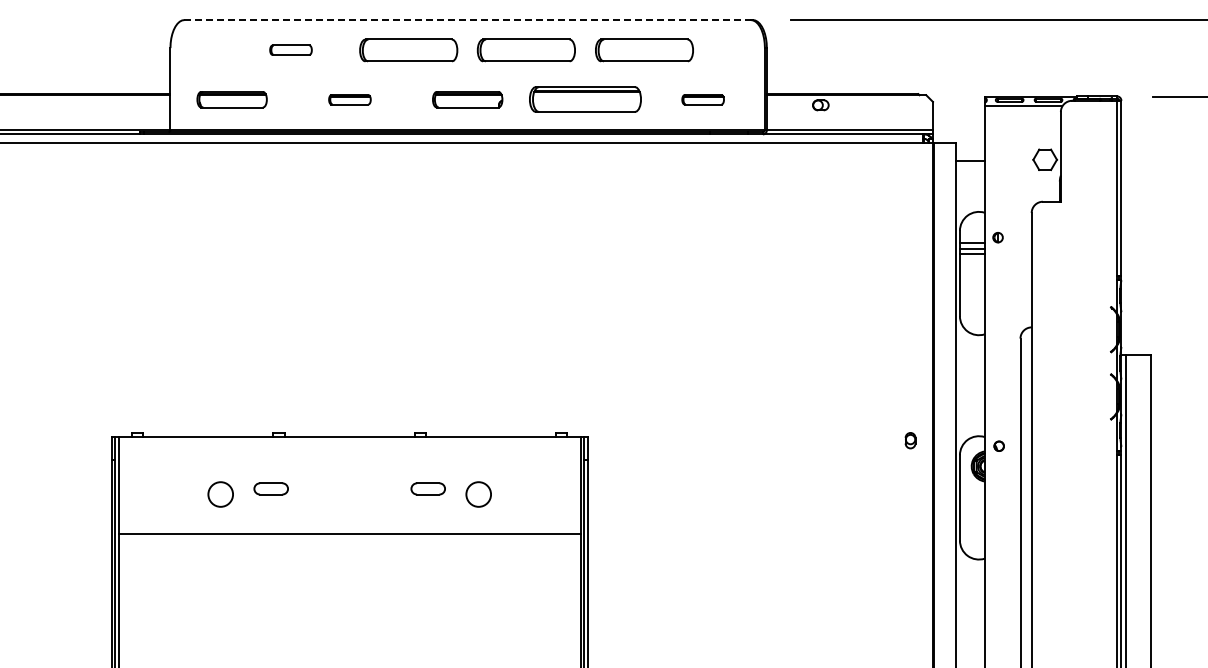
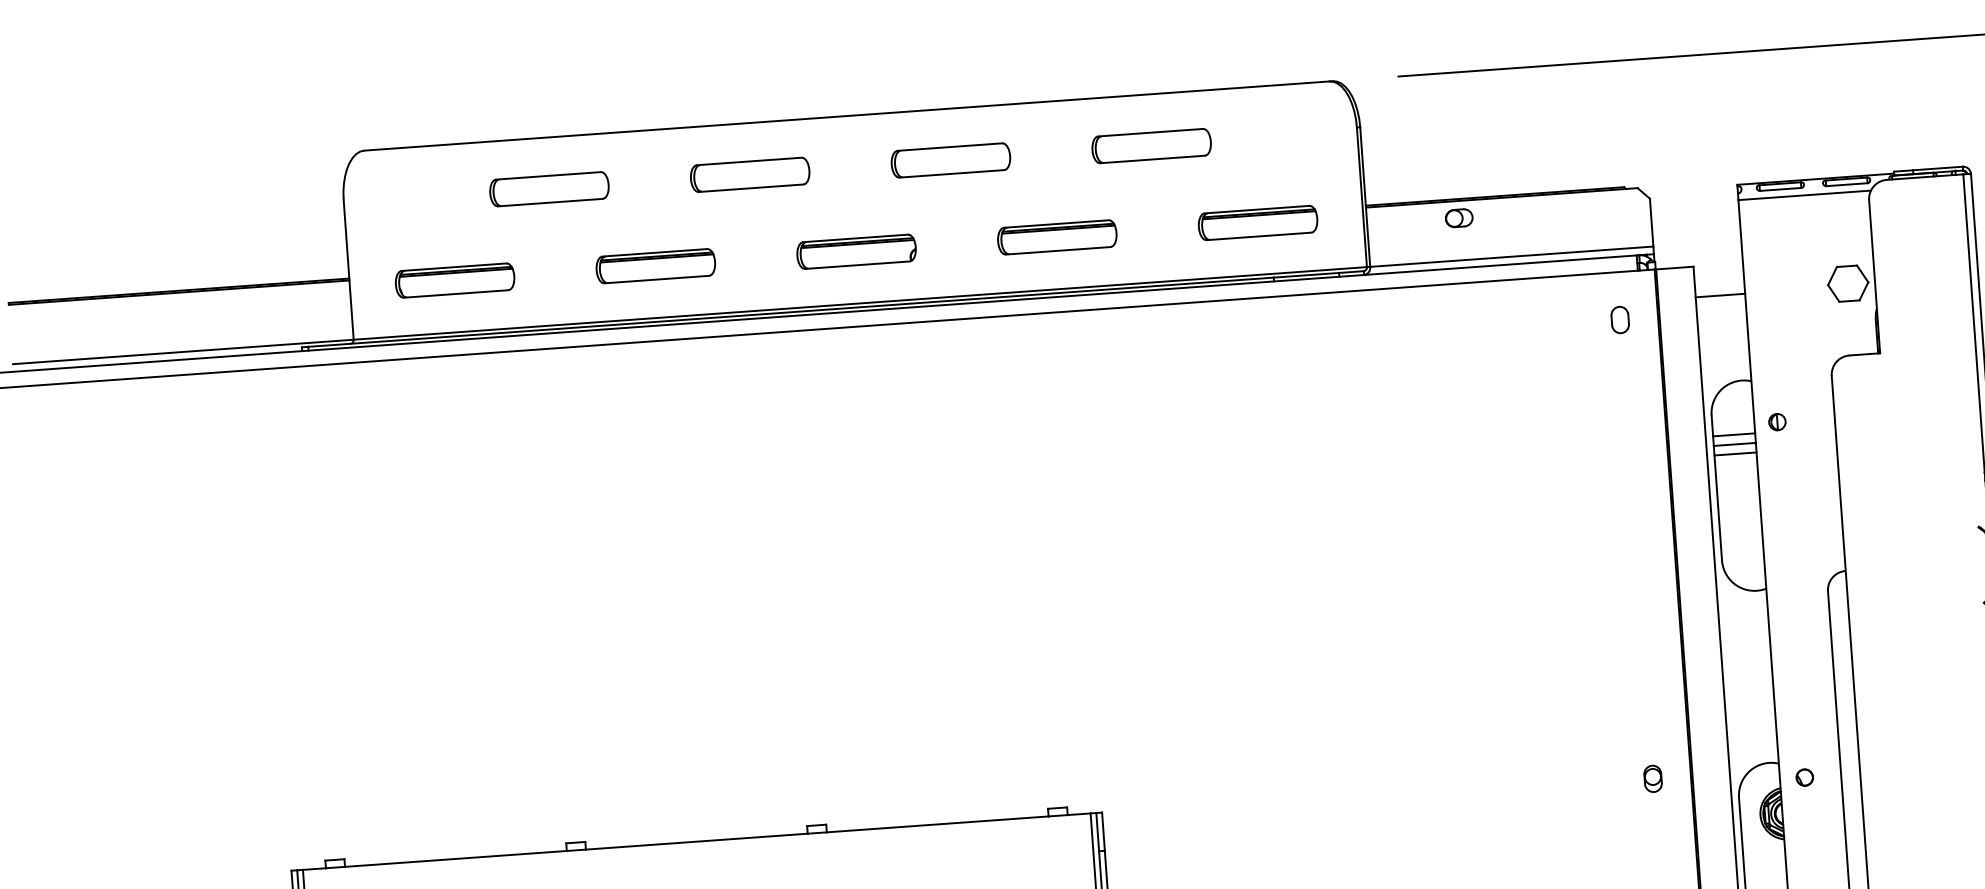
line: (468, 20) -> (848, 116), dashed -> solid
part: (290, 49) -> (548, 187), size x1.67
part: (408, 49) -> (749, 173), size x0.71
part: (526, 49) -> (950, 159), size x0.71
part: (643, 49) -> (1150, 144), size x0.71
part: (349, 99) -> (655, 265), size x1.67
part: (585, 99) -> (1057, 237), size x0.62
part: (702, 99) -> (1256, 222), size x1.67
part: (910, 171) -> (1620, 320), added

